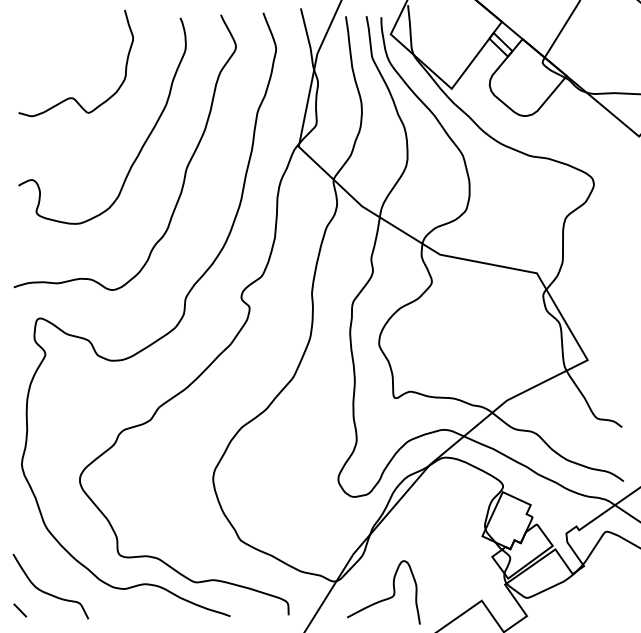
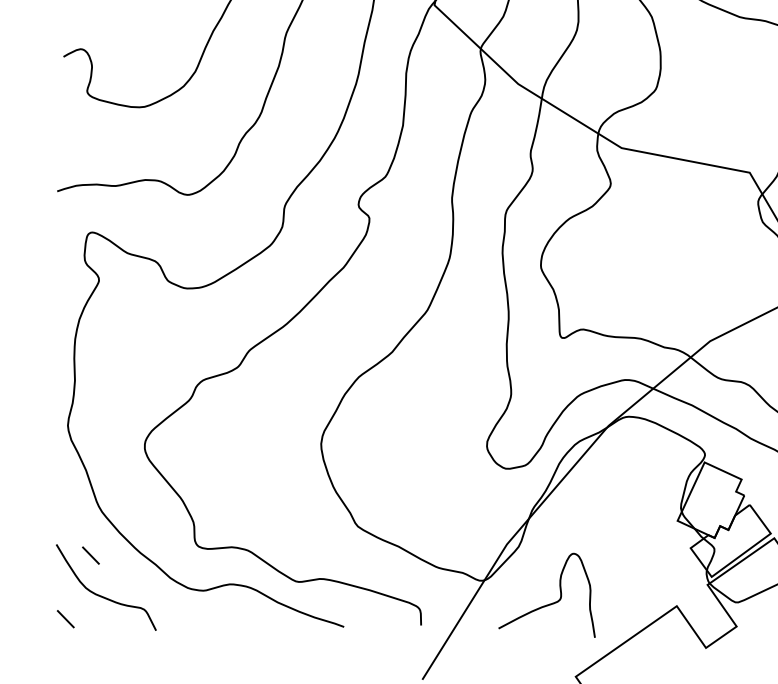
line: (39, 562) -> (91, 555), added

